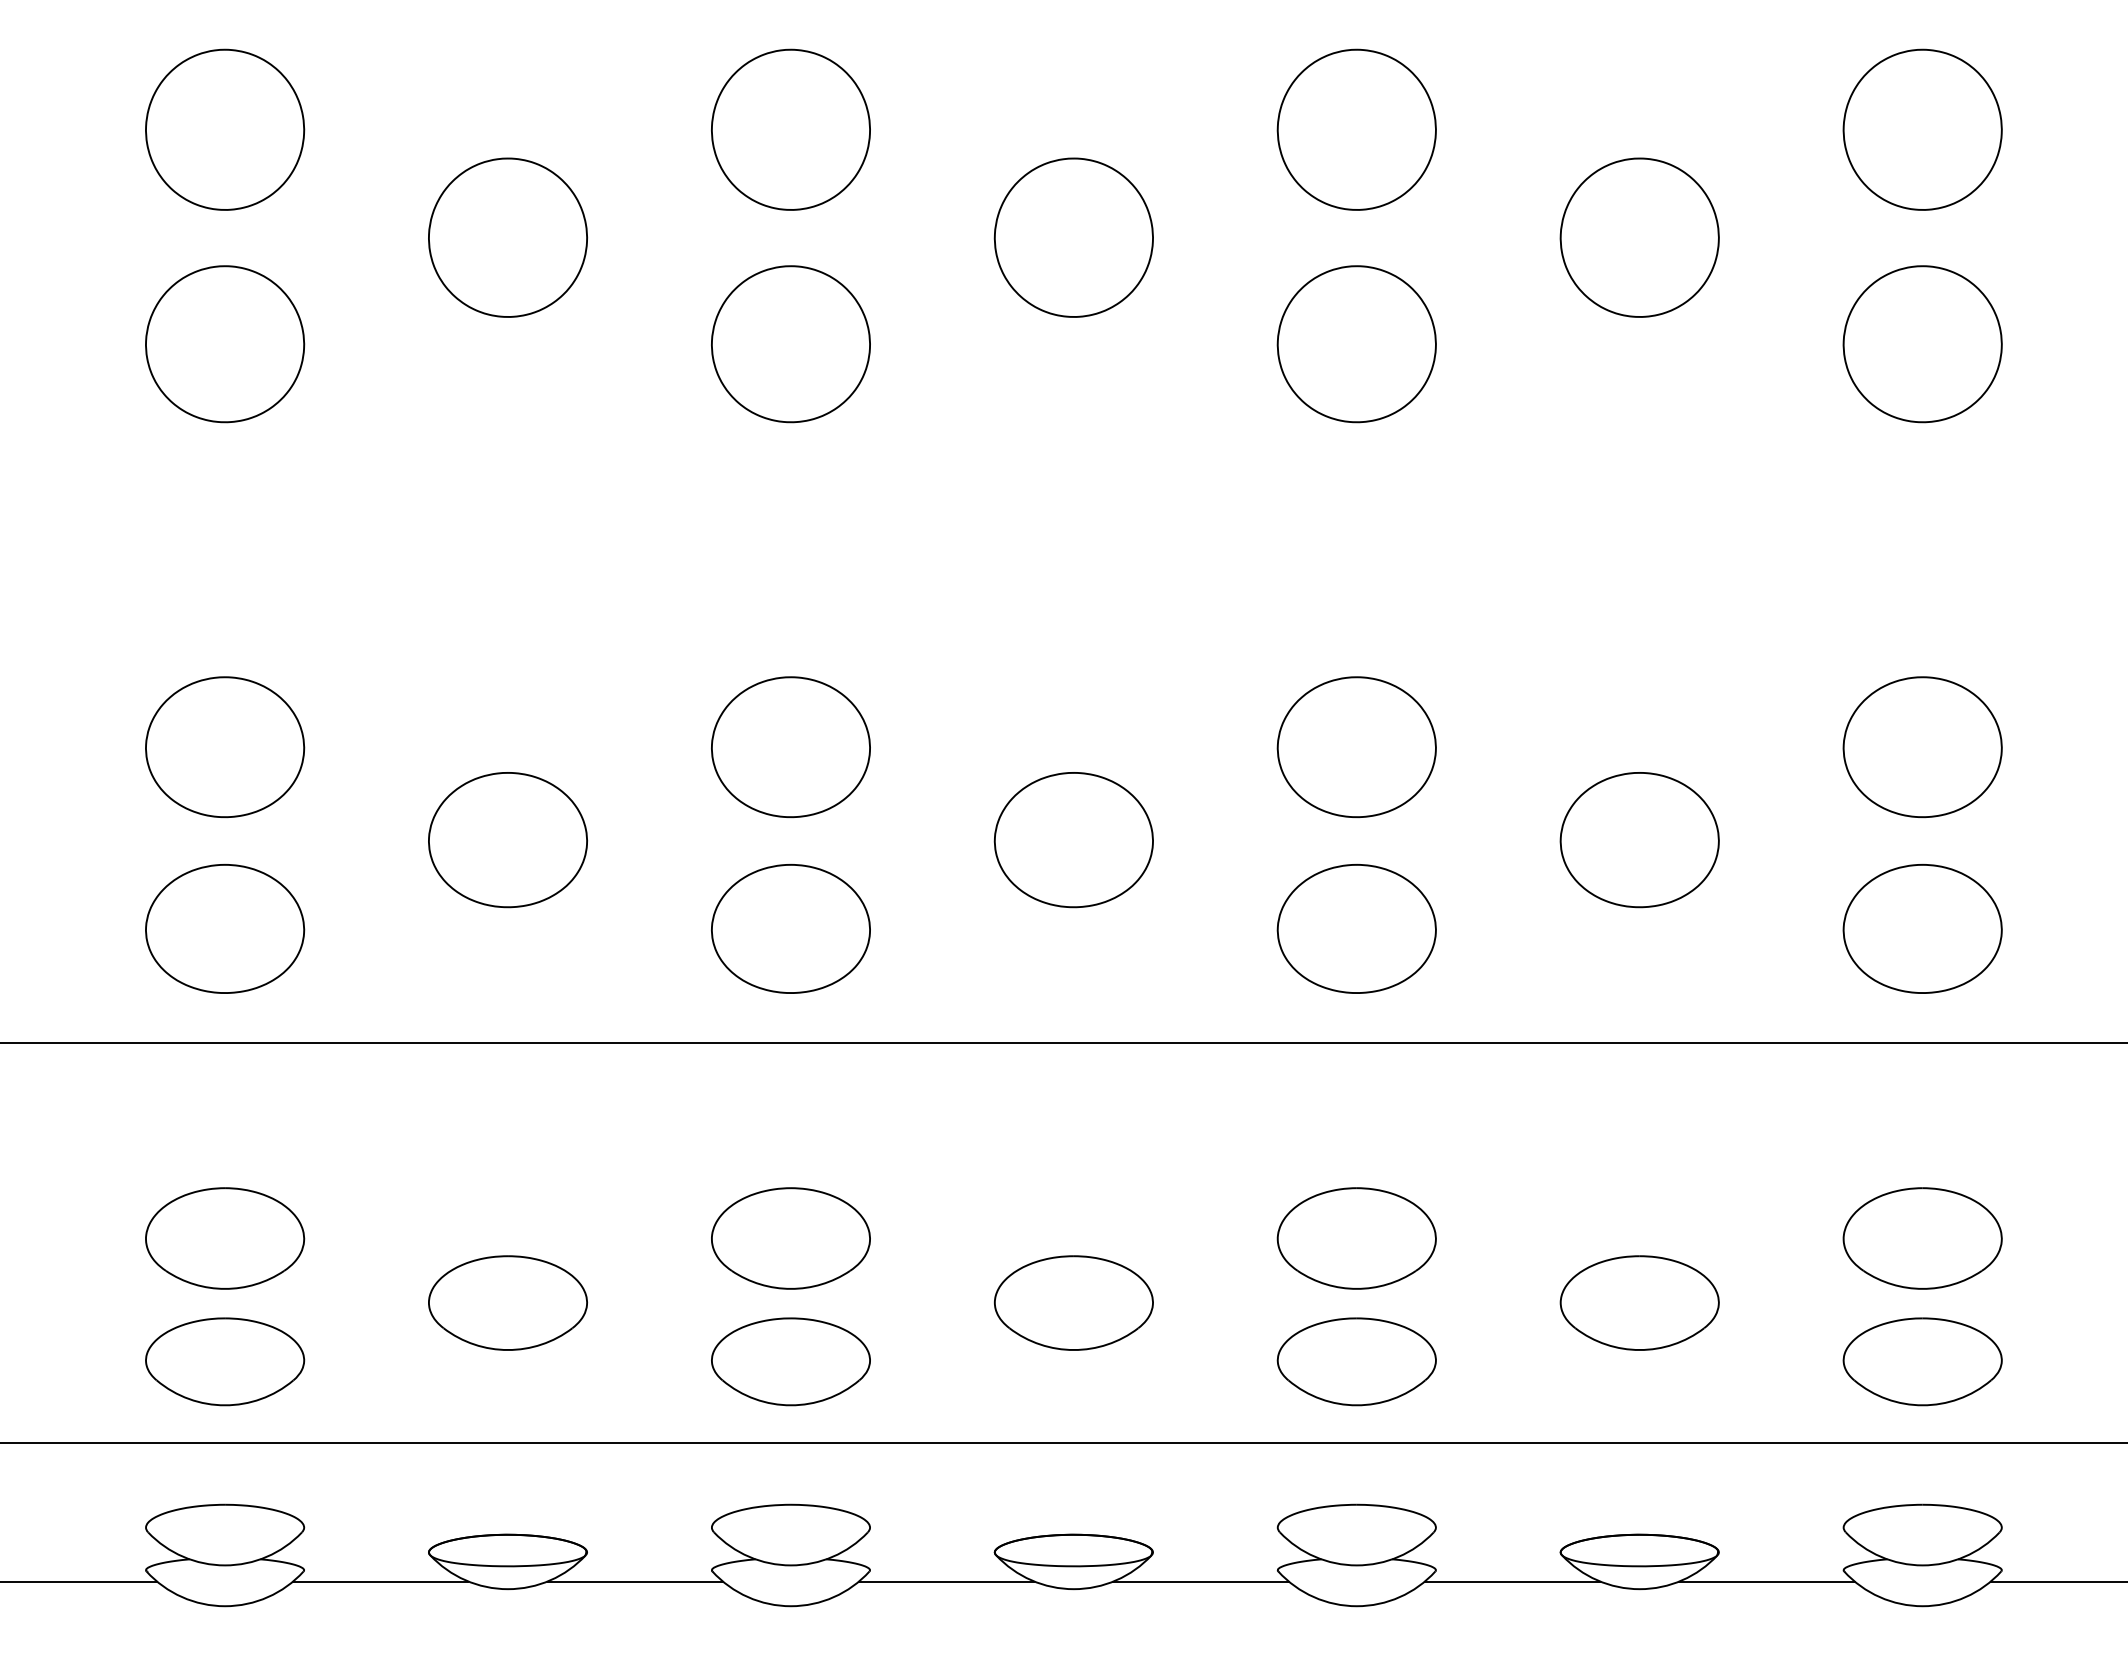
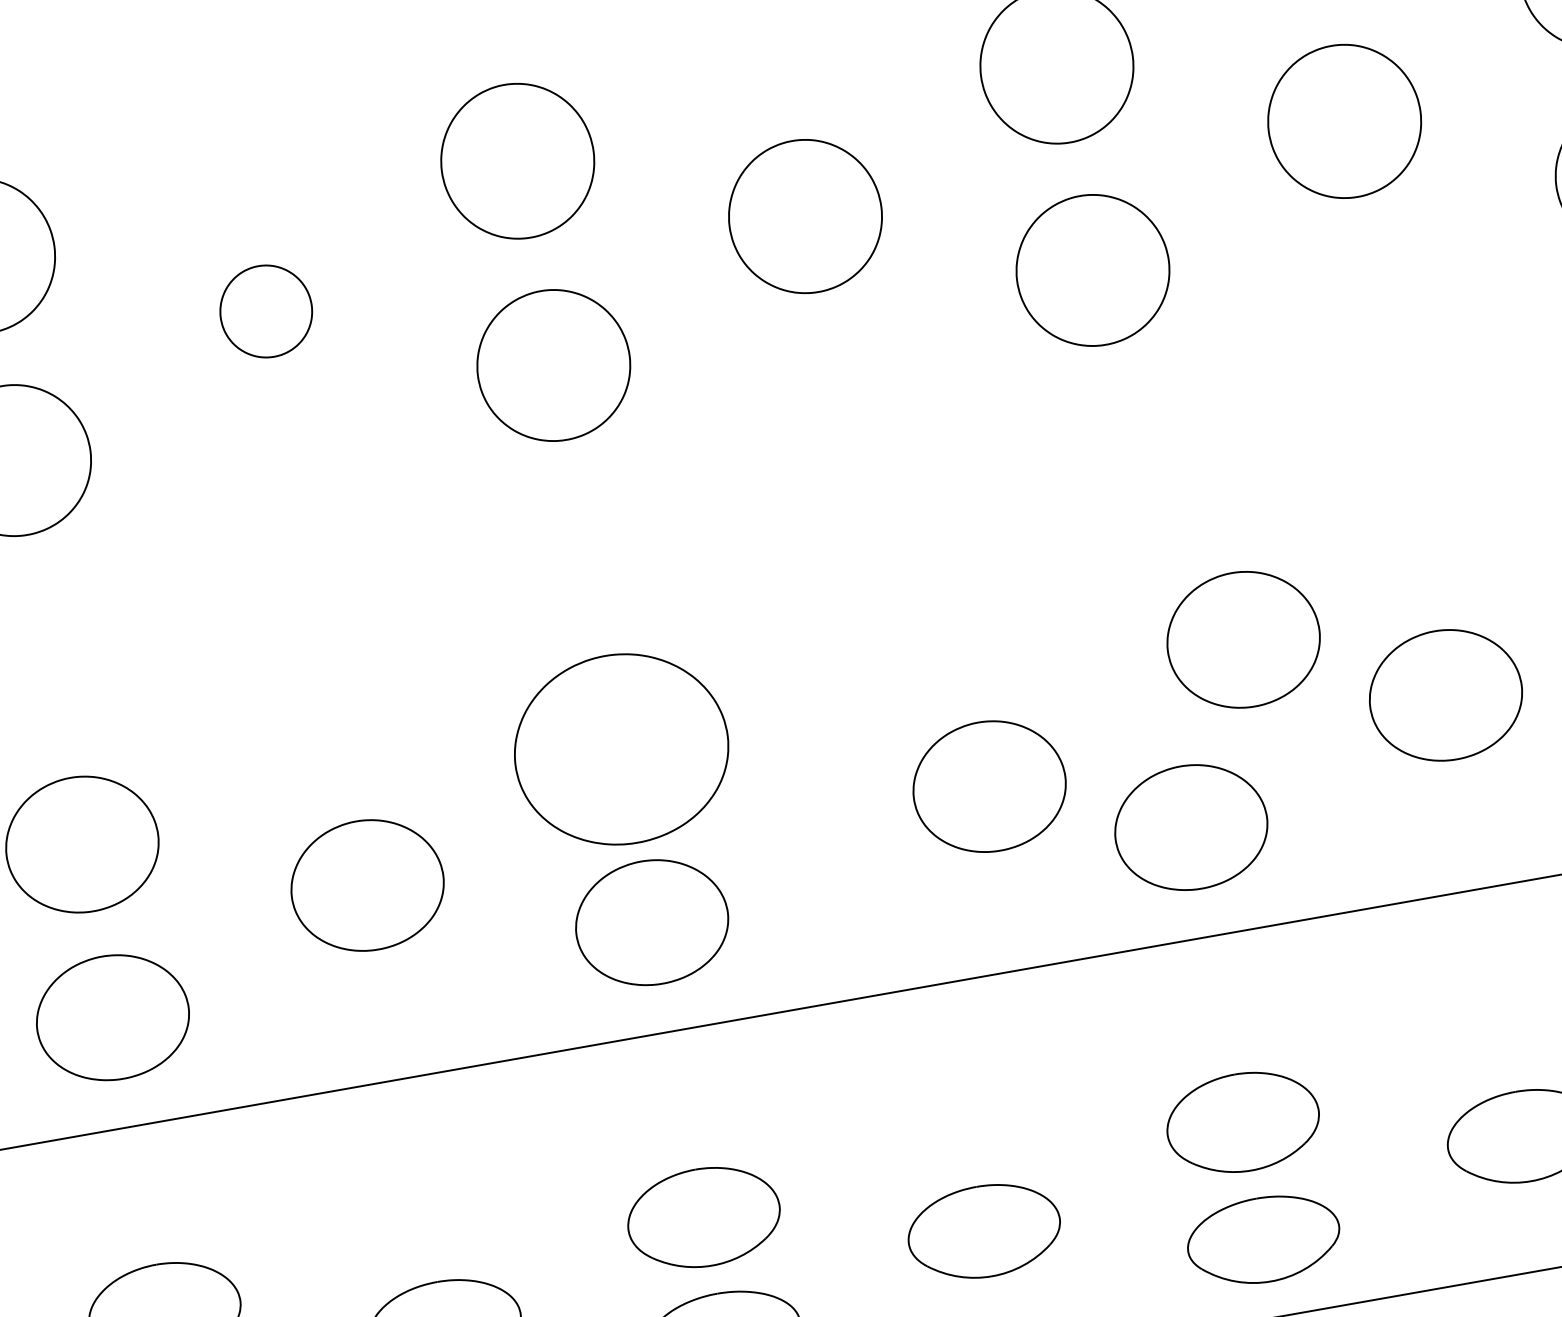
part: (507, 237) -> (265, 311), size x0.6
part: (790, 747) -> (621, 749), size x1.4
part: (1356, 747) -> (1243, 640), moved
part: (1073, 840) -> (989, 787), moved

